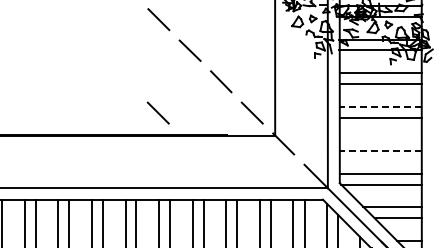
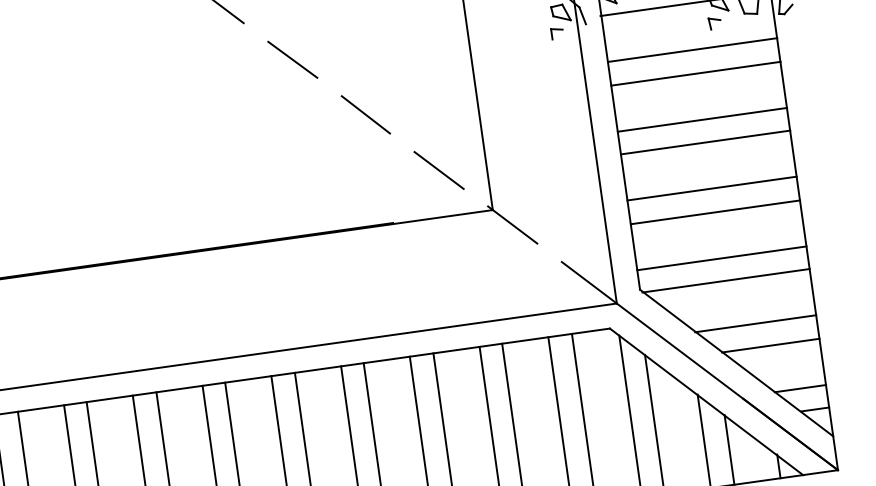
line: (380, 106) -> (701, 119), dashed -> solid
line: (157, 112) -> (243, 196), removed
line: (380, 139) -> (711, 187), added
line: (380, 151) -> (714, 212), dashed -> solid

